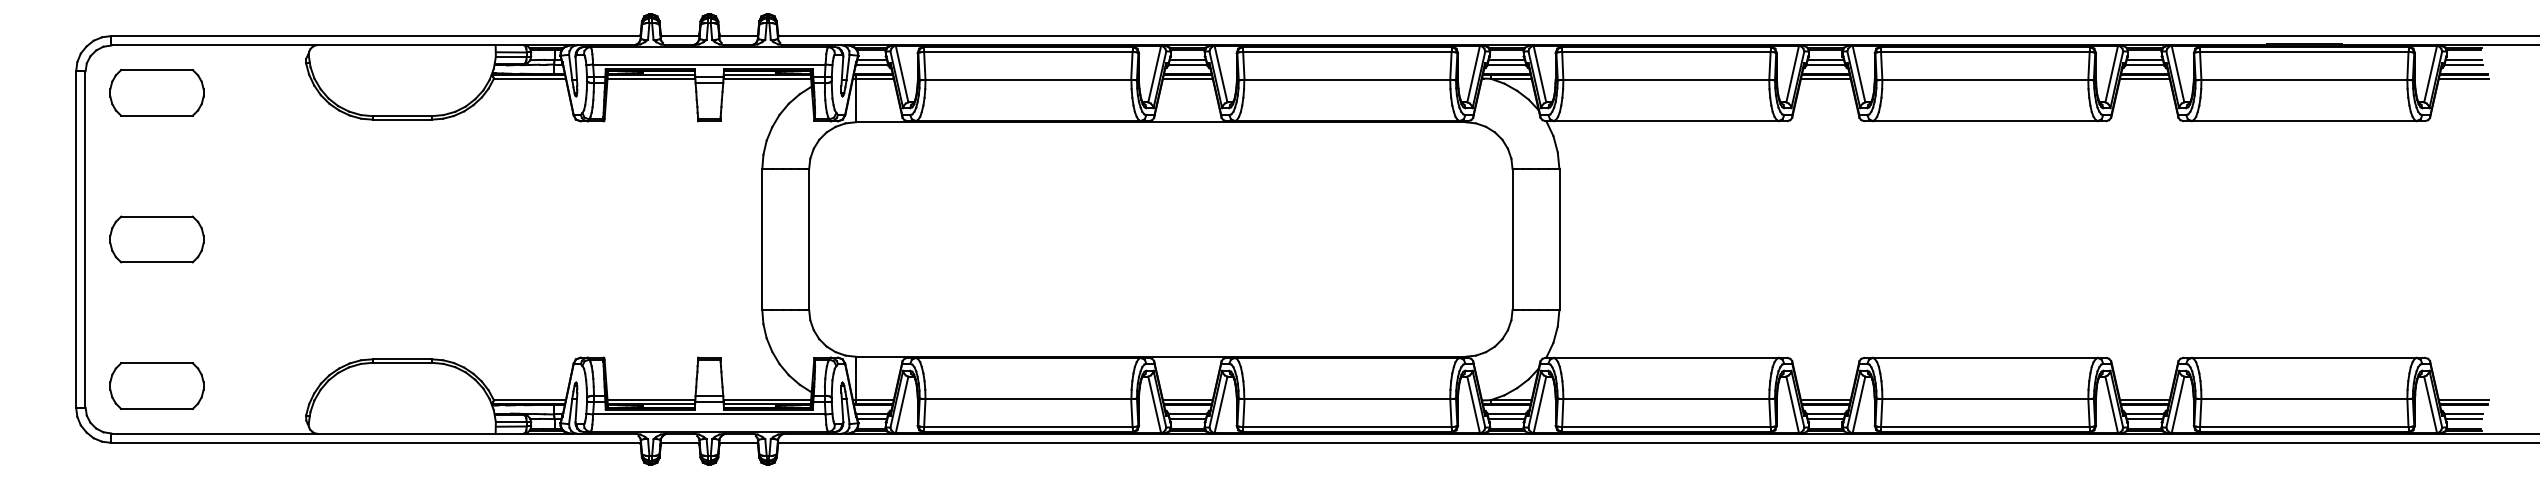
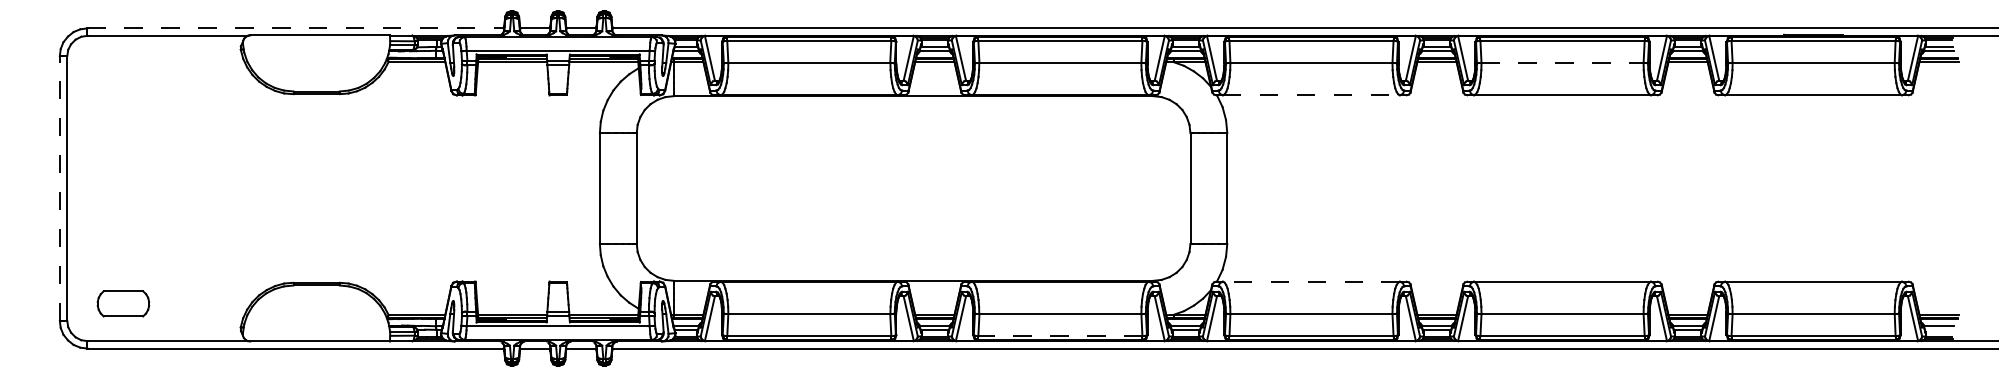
line: (376, 36) -> (296, 28), solid -> dashed
line: (1985, 79) -> (1562, 62), solid -> dashed
part: (156, 92) -> (123, 72), removed
line: (1666, 121) -> (1311, 95), solid -> dashed
line: (76, 238) -> (60, 187), solid -> dashed
part: (156, 239) -> (123, 188), removed
line: (1665, 357) -> (1310, 281), solid -> dashed
part: (156, 385) -> (123, 303), size x0.7
line: (2463, 419) -> (1938, 330), removed
line: (1346, 427) -> (1059, 336), solid -> dashed

